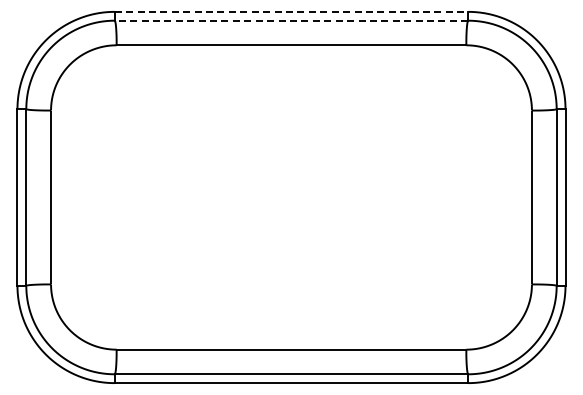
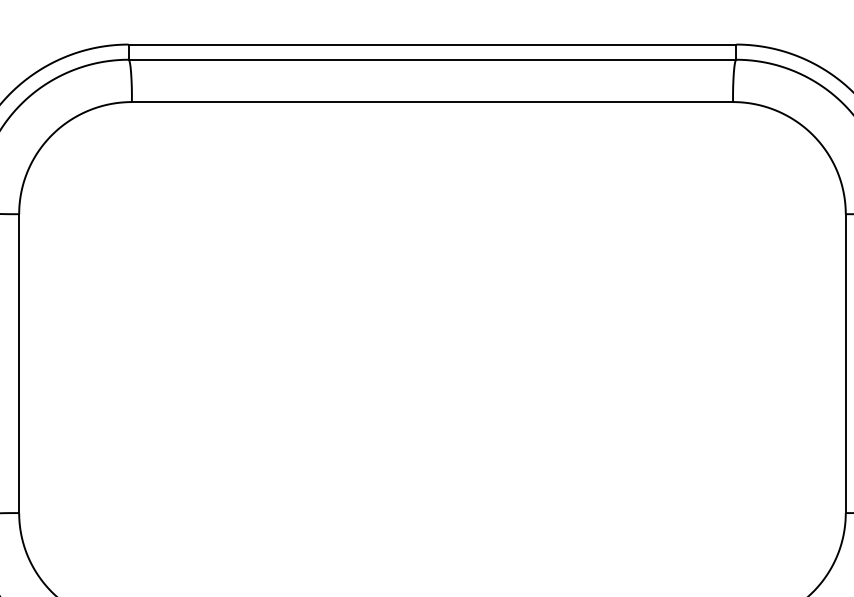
line: (291, 11) -> (432, 43), dashed -> solid
line: (291, 20) -> (432, 59), dashed -> solid

